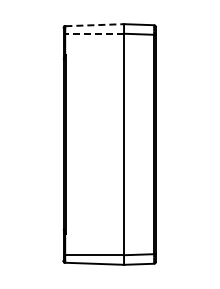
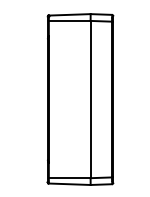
line: (95, 25) -> (70, 15), dashed -> solid
line: (94, 33) -> (69, 20), dashed -> solid

